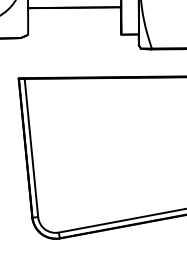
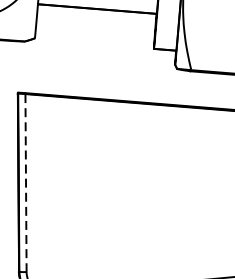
line: (31, 148) -> (26, 183), solid -> dashed

